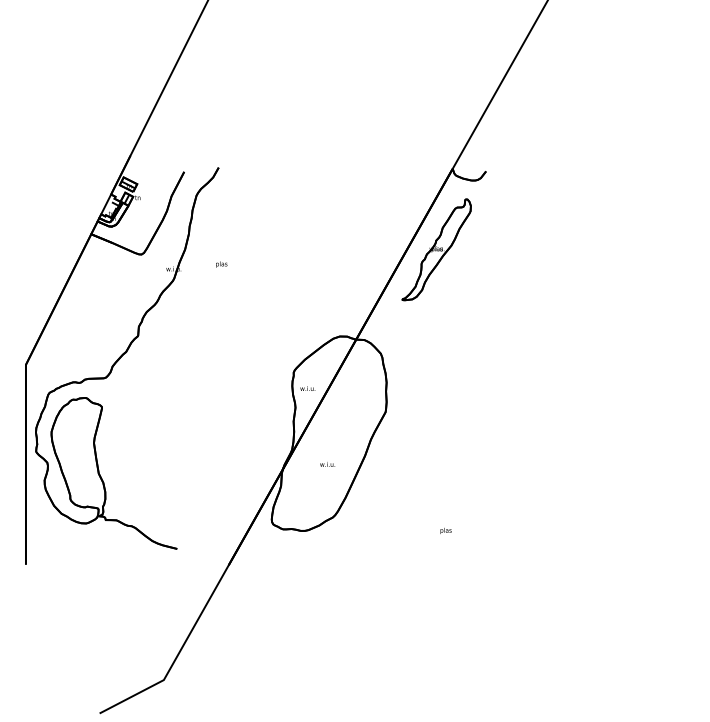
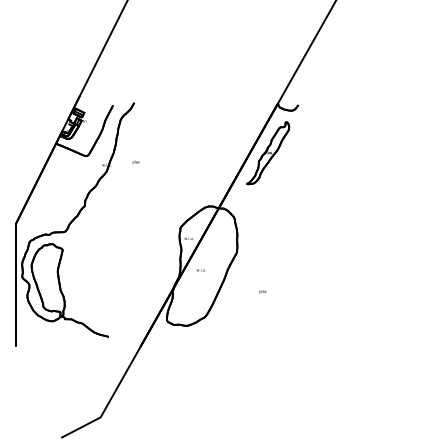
text: (326, 465) -> (200, 270), moved
text: (445, 530) -> (262, 291), moved

